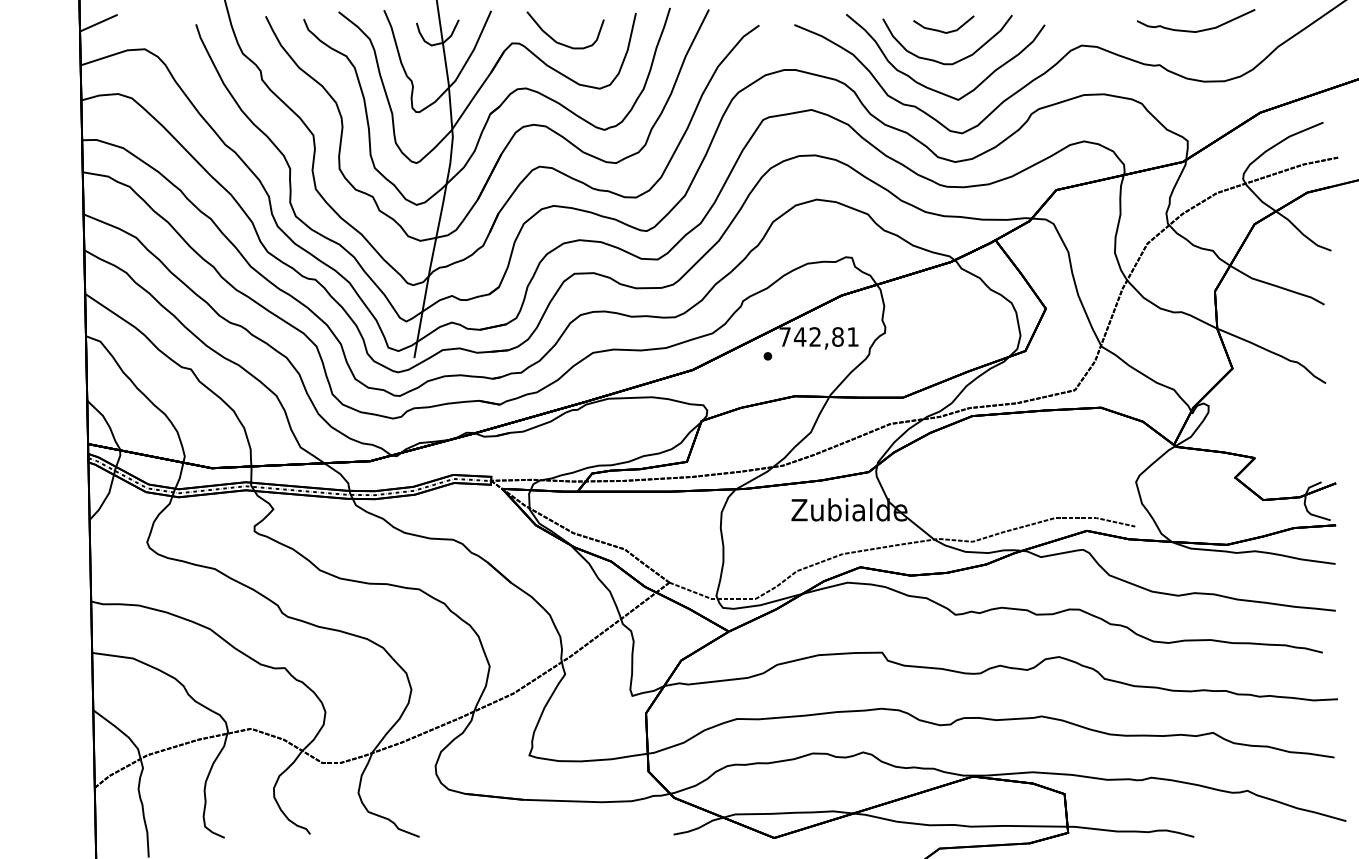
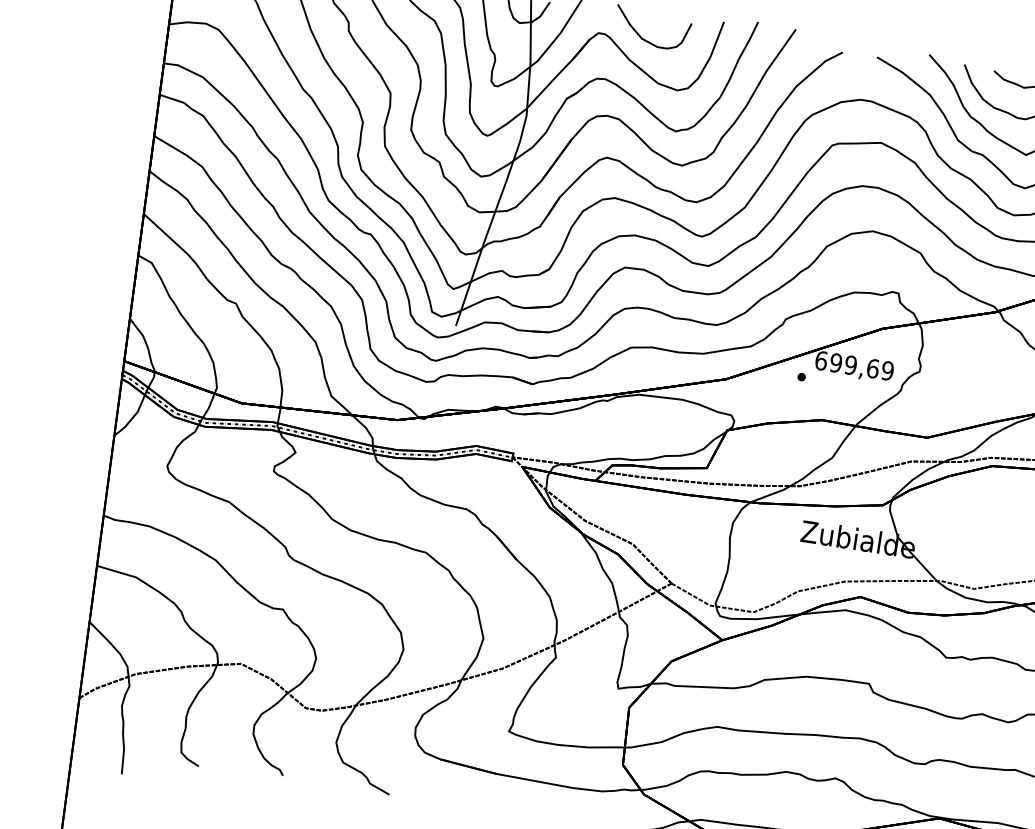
text: (818, 336) -> (854, 365), 742,81 -> 699,69

